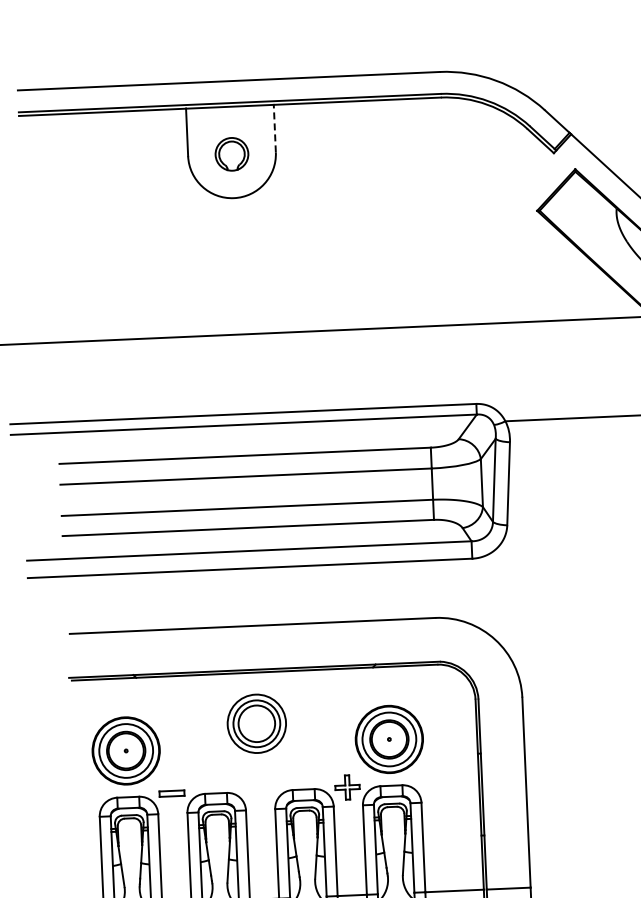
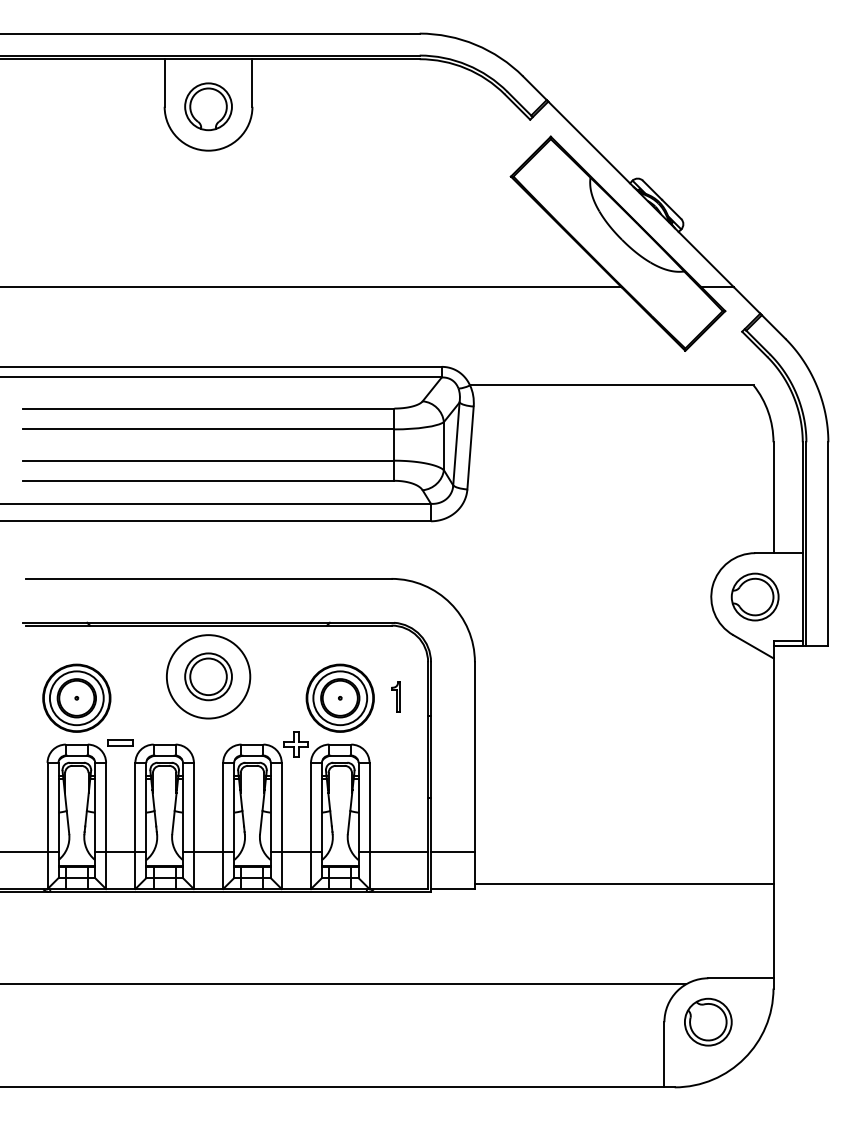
line: (274, 129) -> (252, 83), dashed -> solid
part: (231, 154) -> (208, 106), size x1.43
circle: (256, 723) -> (208, 676), size x1.43
part: (444, 735) -> (395, 696), added

